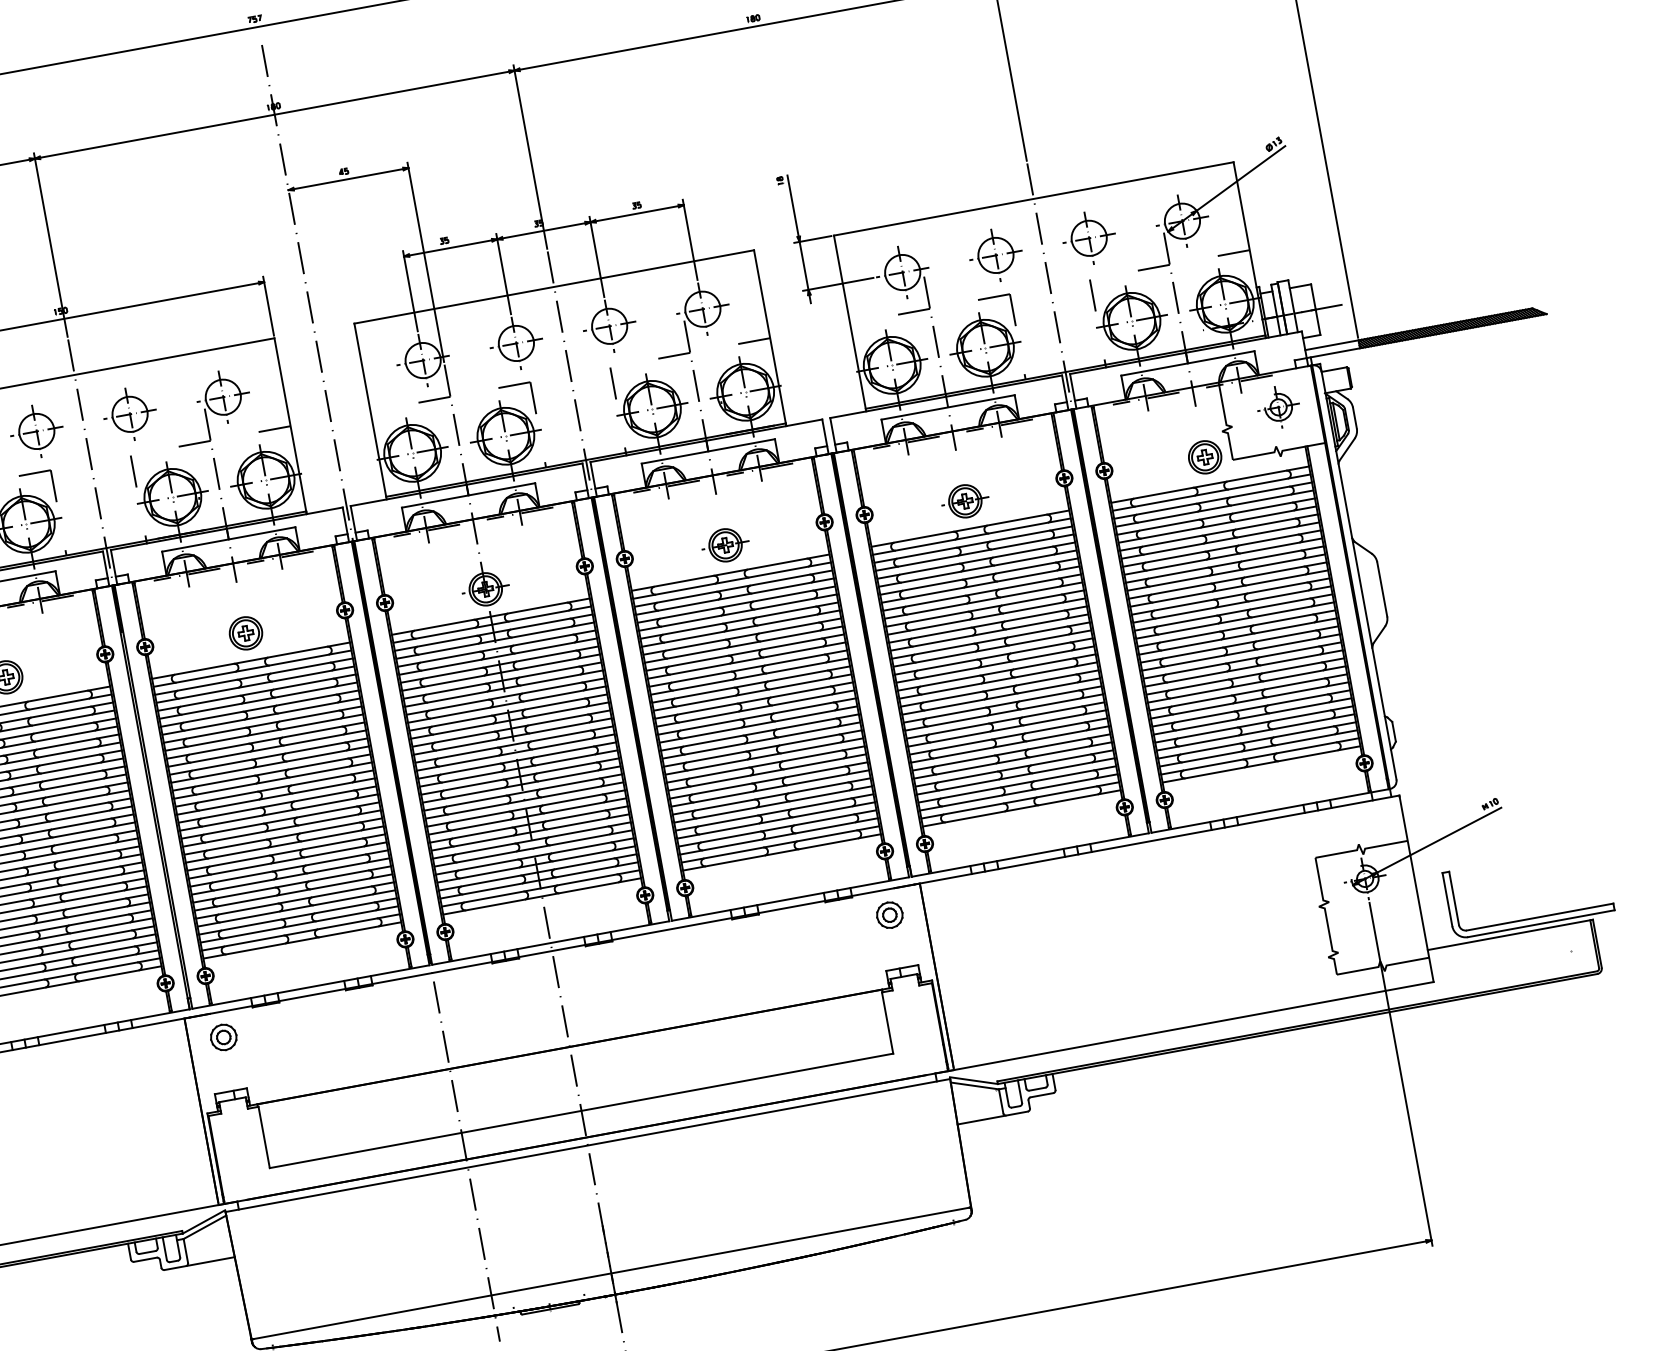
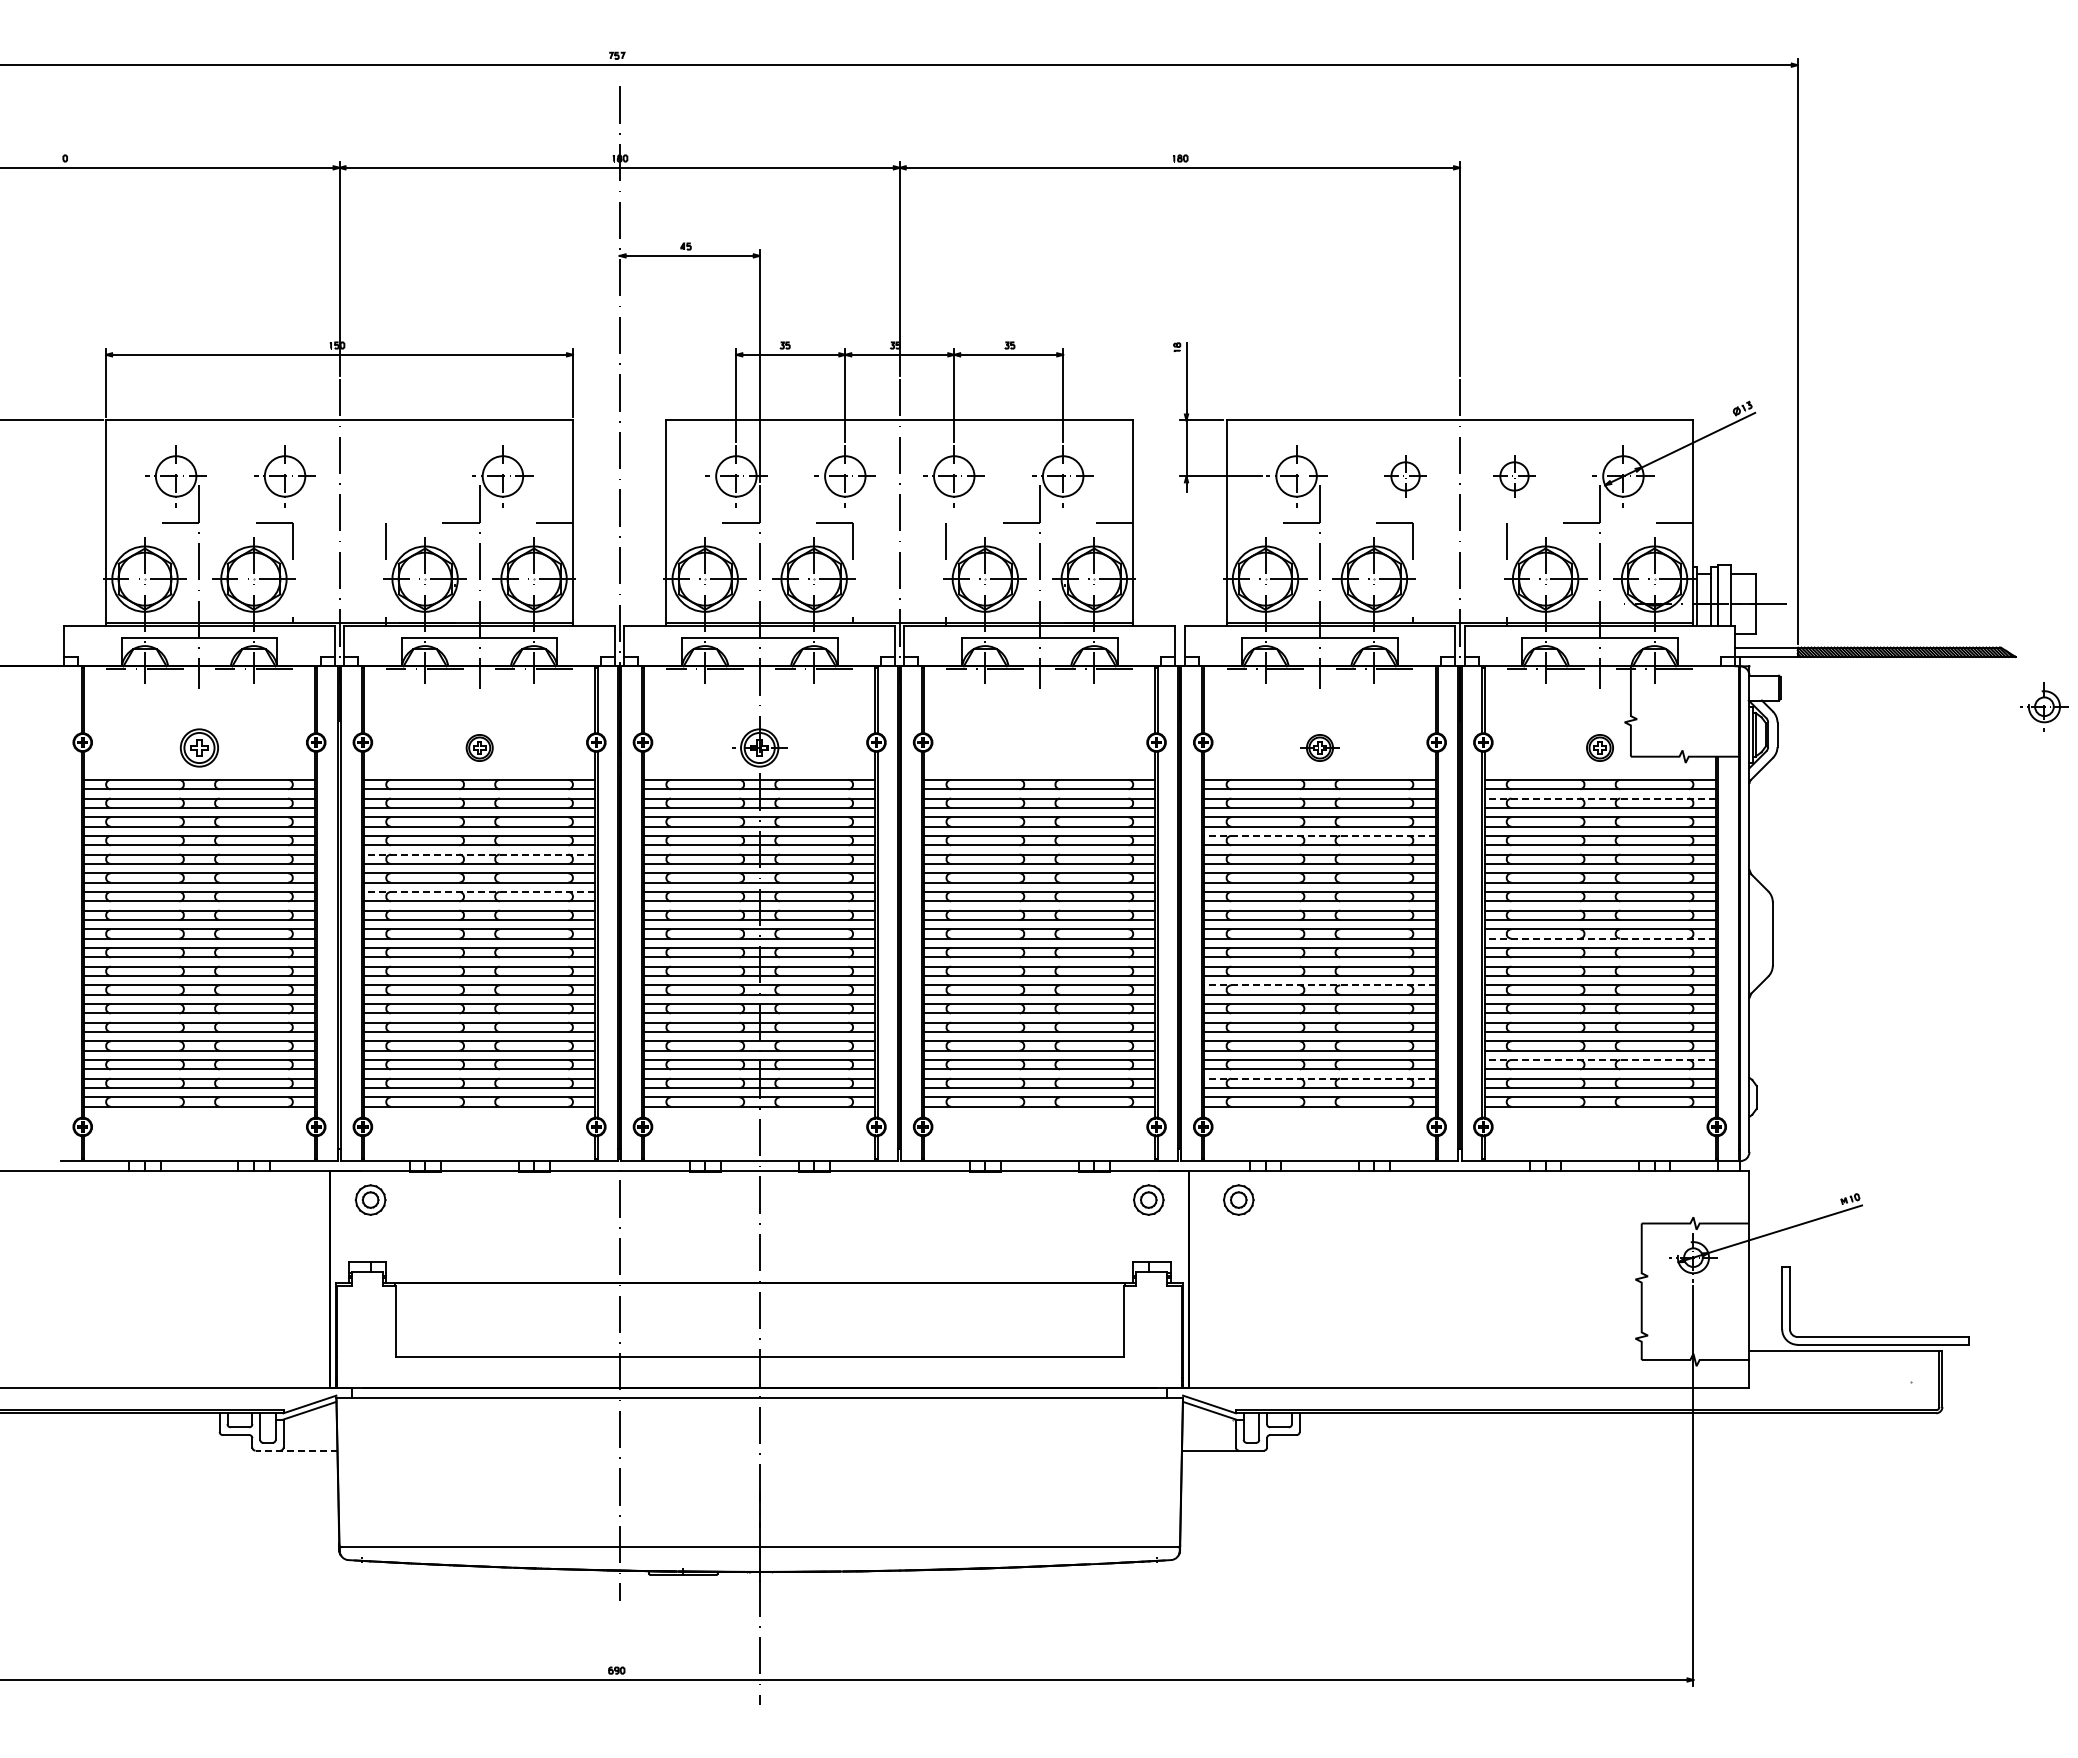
part: (1089, 238) -> (1514, 476), size x0.7
part: (995, 255) -> (1405, 476), size x0.7
part: (1278, 407) -> (2044, 706), moved
part: (129, 414) -> (393, 476), removed
part: (1204, 456) -> (1599, 747), size x0.7
part: (964, 500) -> (1319, 747), size x0.7
line: (1213, 500) -> (1600, 798), solid -> dashed
part: (725, 544) -> (1039, 747), removed
line: (978, 576) -> (1319, 835), solid -> dashed
line: (1235, 620) -> (1600, 938), solid -> dashed
part: (245, 632) -> (479, 747), size x0.7
line: (1002, 704) -> (1319, 985), solid -> dashed
line: (262, 724) -> (479, 854), solid -> dashed
line: (1254, 724) -> (1600, 1060), solid -> dashed
line: (268, 756) -> (479, 891), solid -> dashed
line: (1016, 784) -> (1319, 1078), solid -> dashed
part: (966, 900) -> (1238, 1199), added
line: (199, 1263) -> (296, 1450), solid -> dashed

